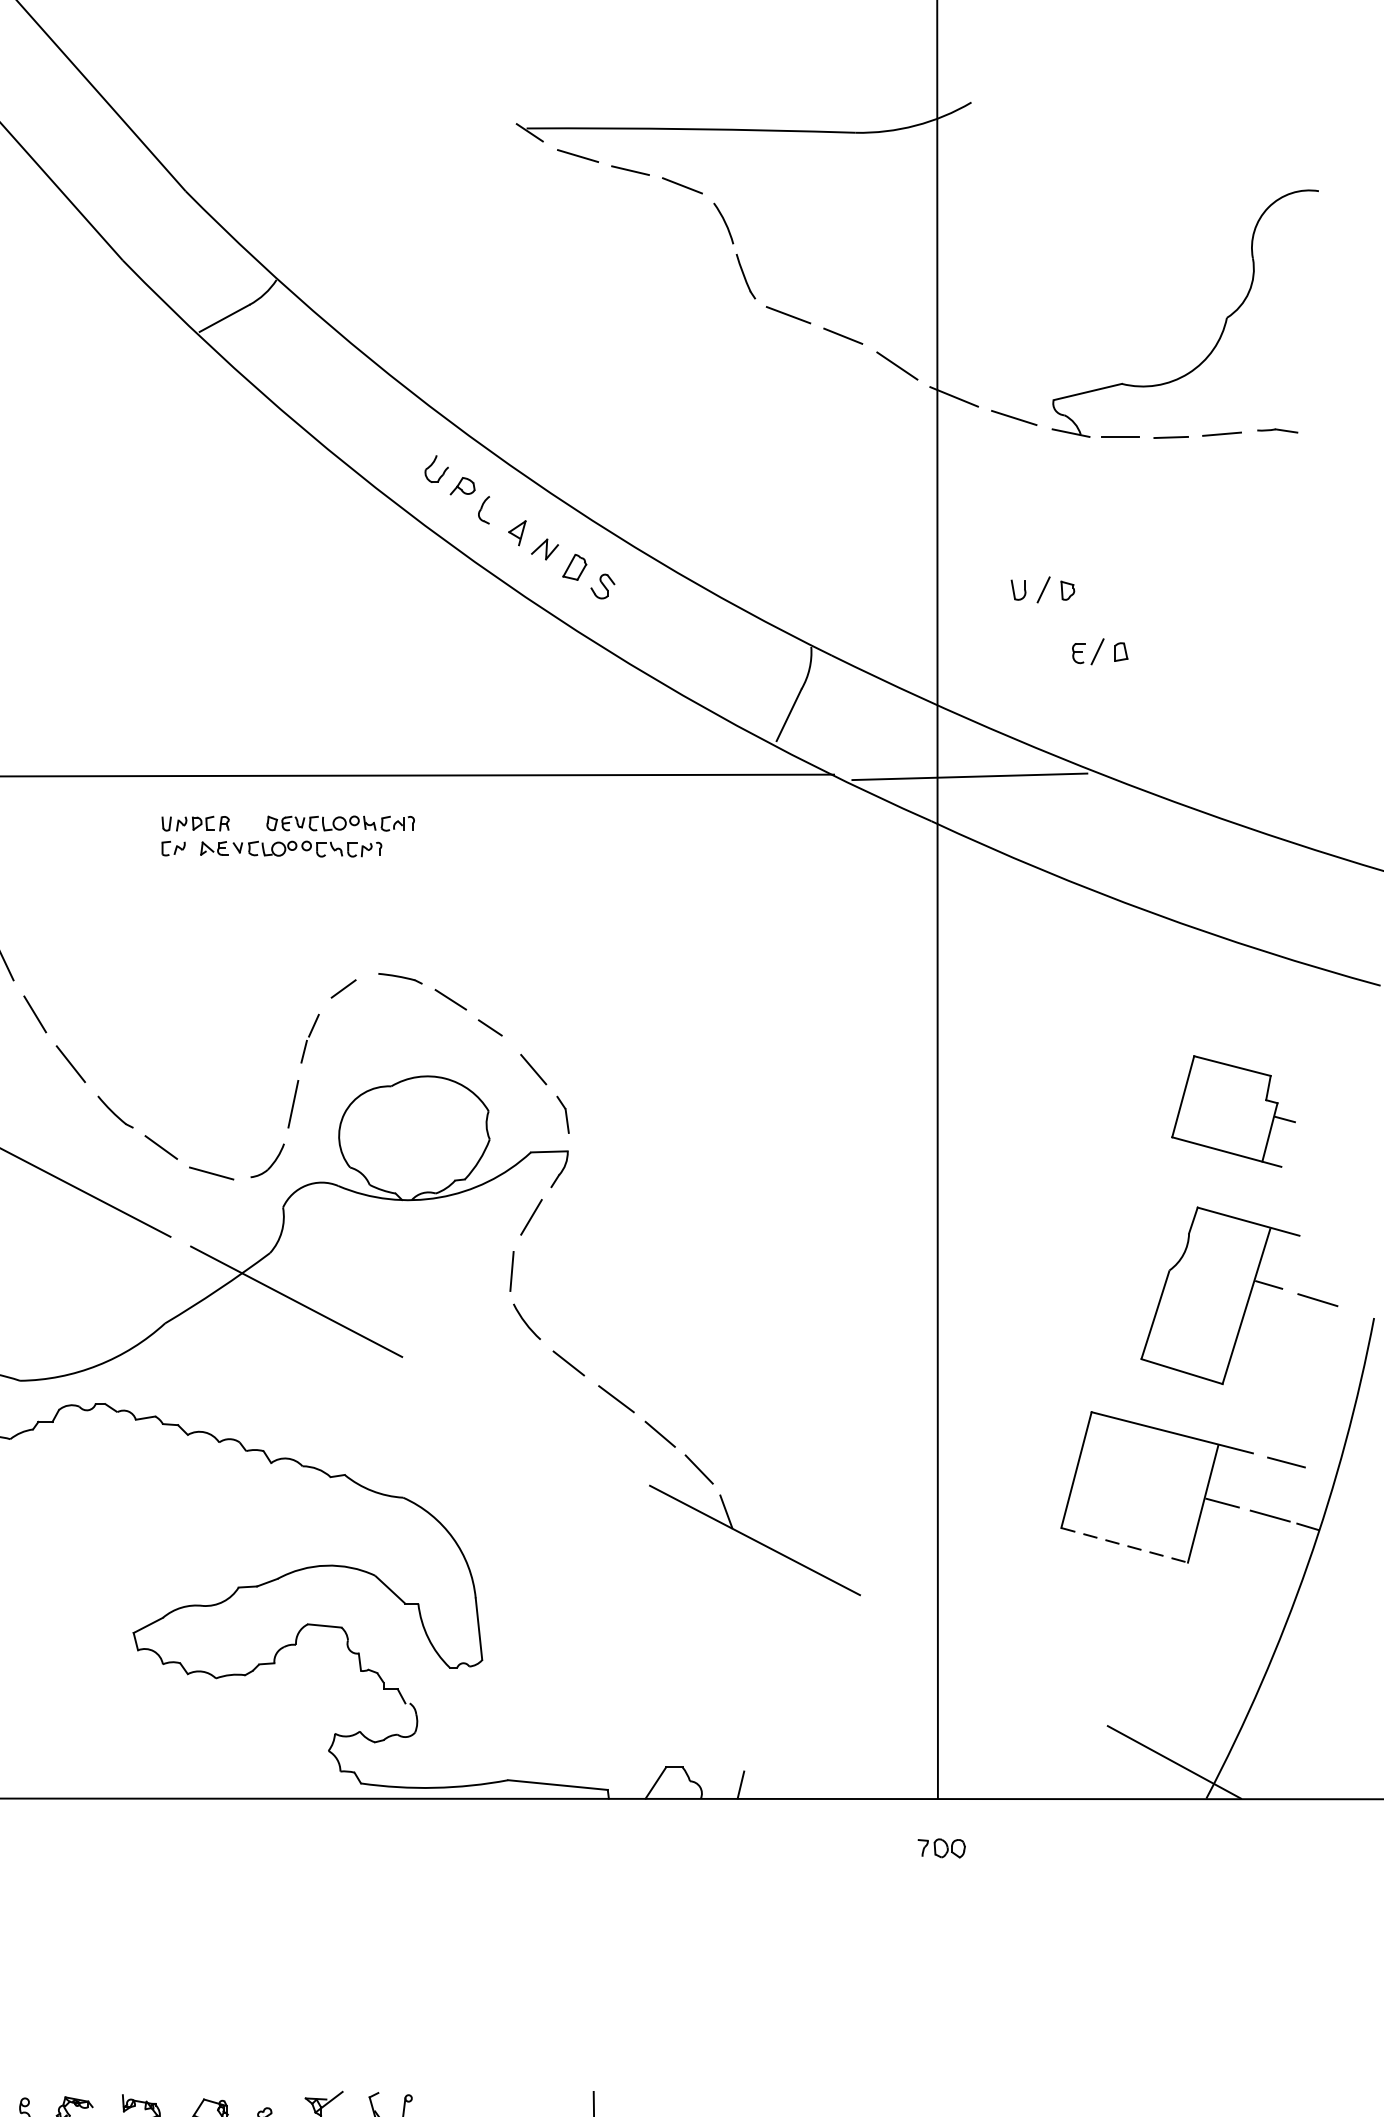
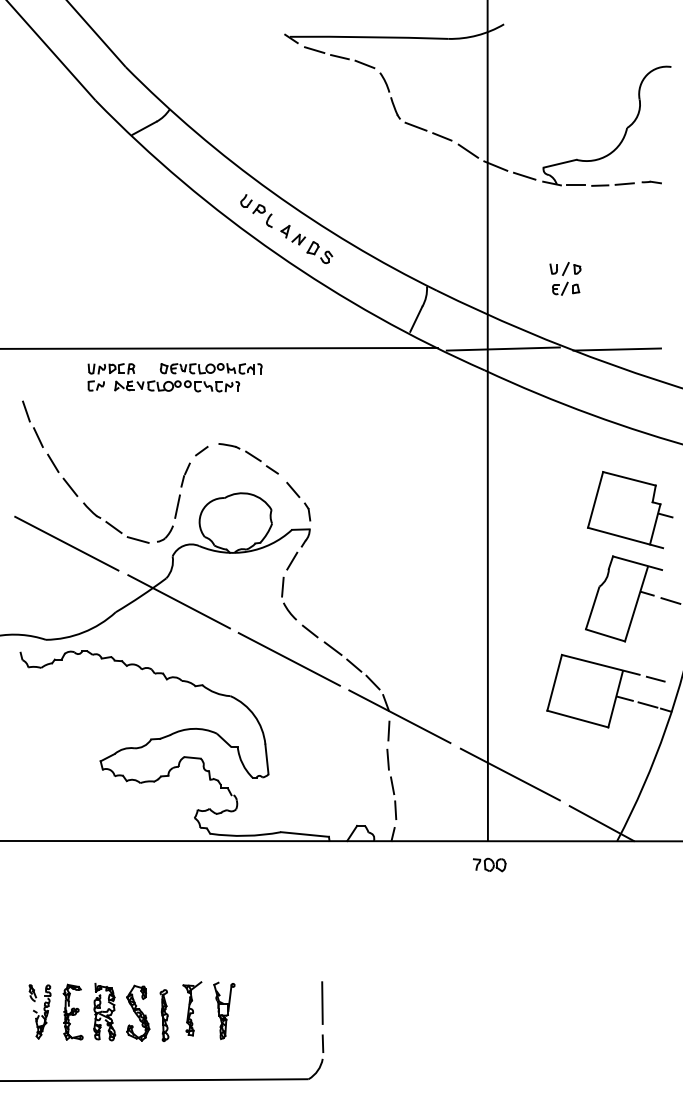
part: (1042, 588) -> (565, 268), moved
line: (1204, 777) -> (616, 349), added
part: (286, 835) -> (174, 377), size x1.43
part: (1233, 1112) -> (630, 510), size x1.43
line: (523, 1421) -> (288, 659), added
line: (1123, 1546) -> (577, 719), dashed -> solid
part: (737, 1650) -> (391, 769), added
line: (982, 1660) -> (509, 774), added
part: (941, 1847) -> (489, 864), size x1.43

